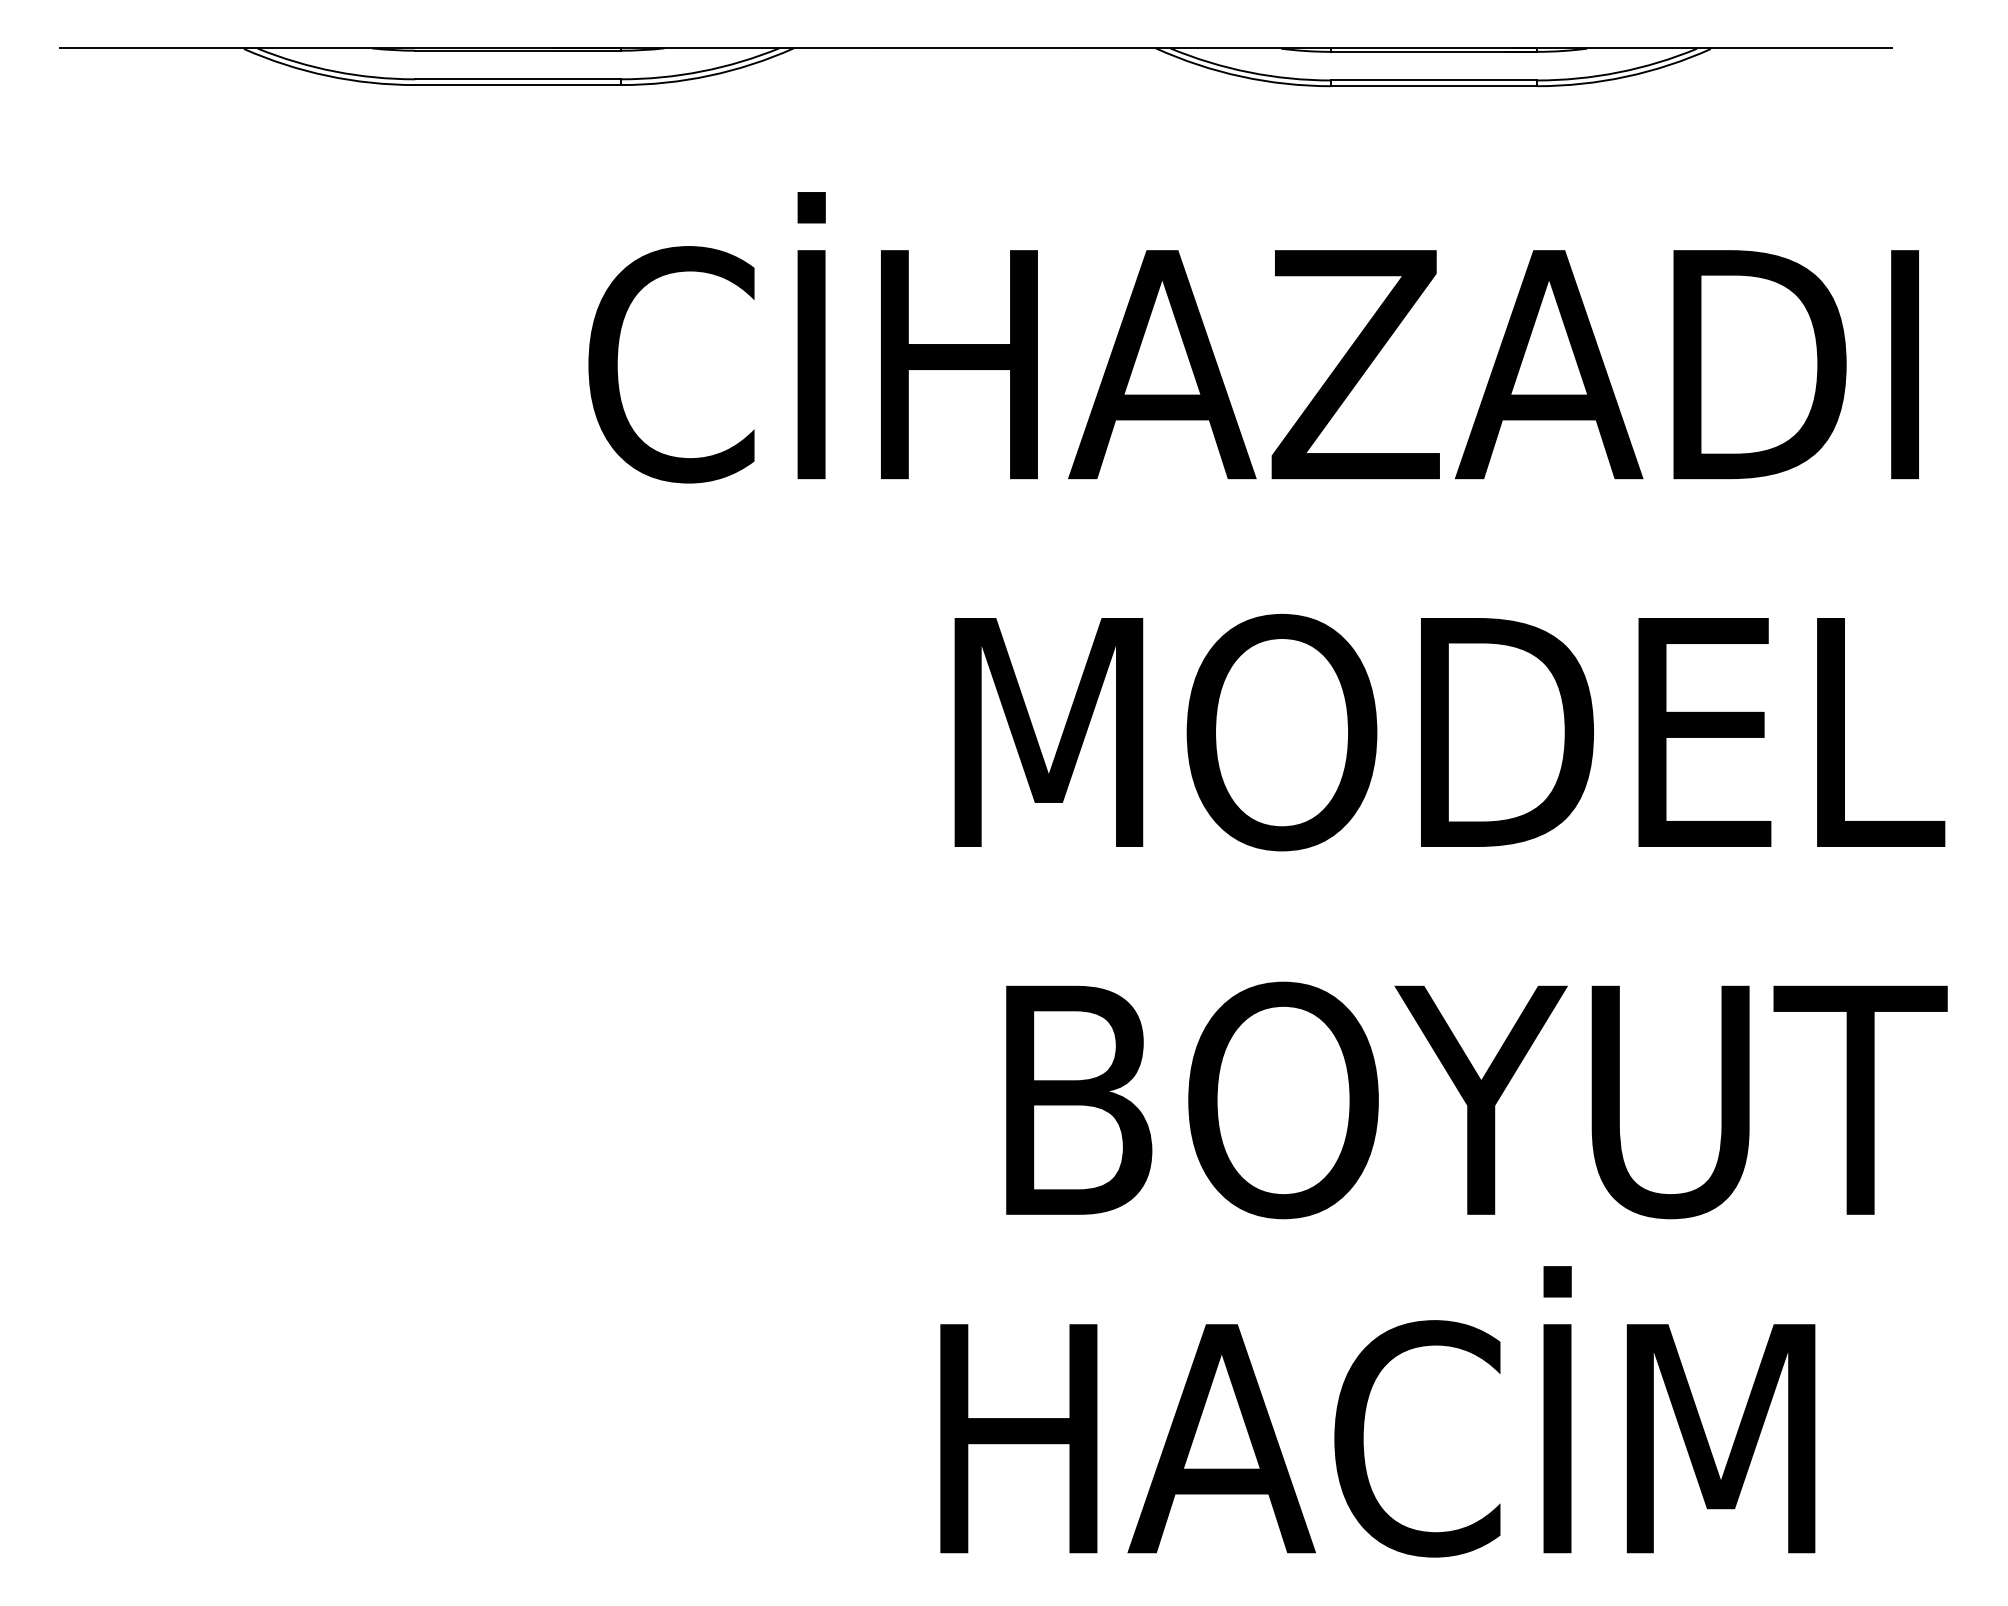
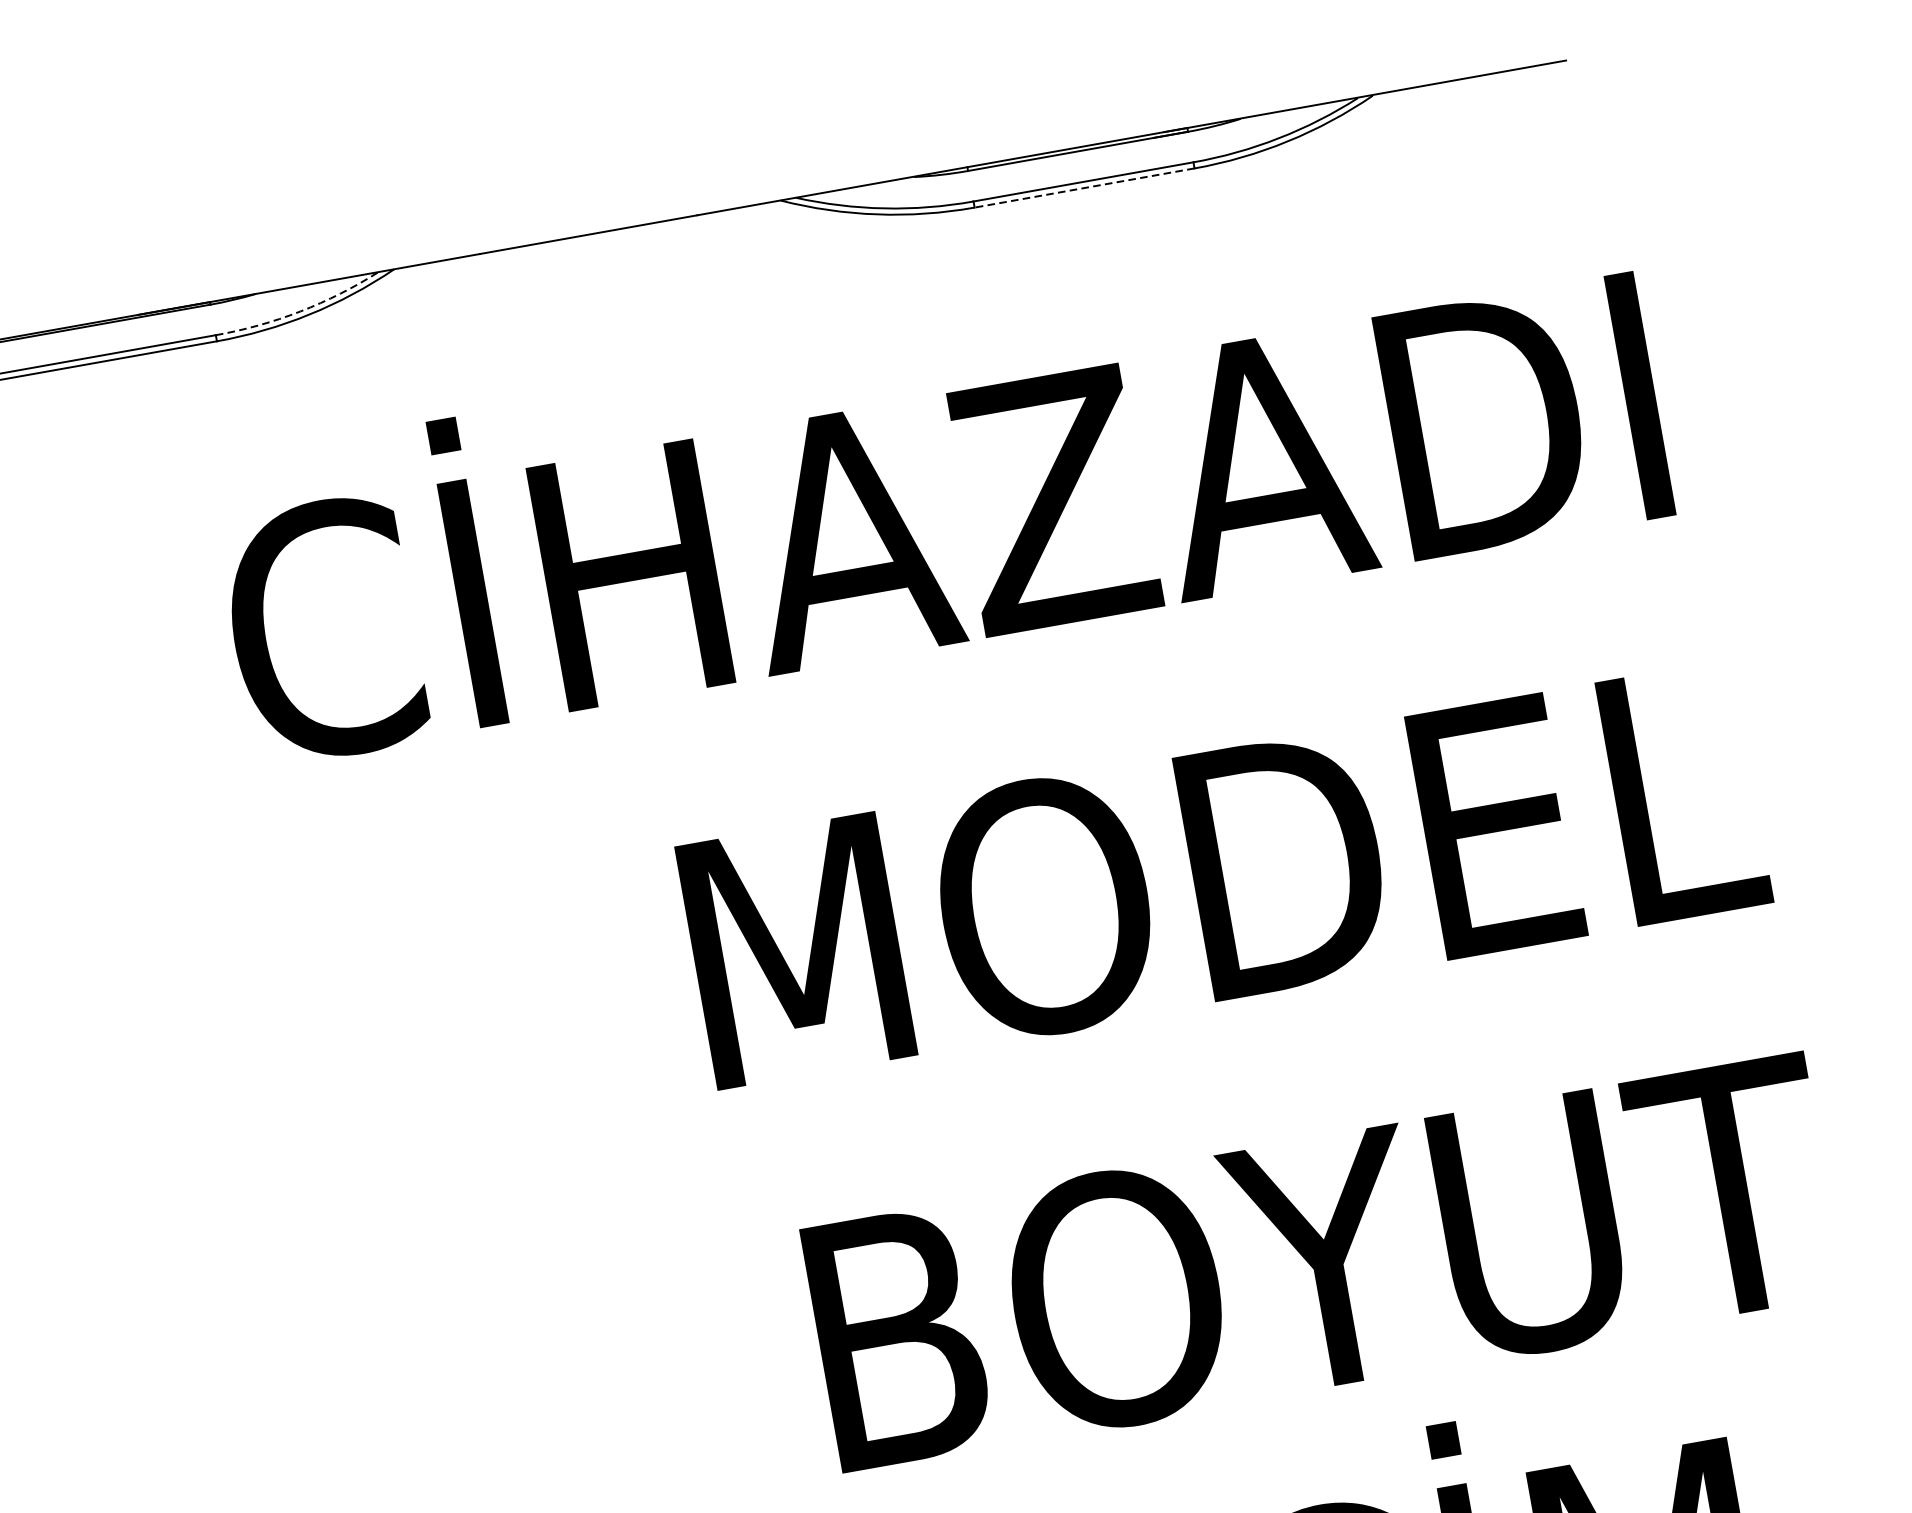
arc: (701, 71) -> (300, 311), solid -> dashed
line: (1433, 86) -> (1083, 188), solid -> dashed

